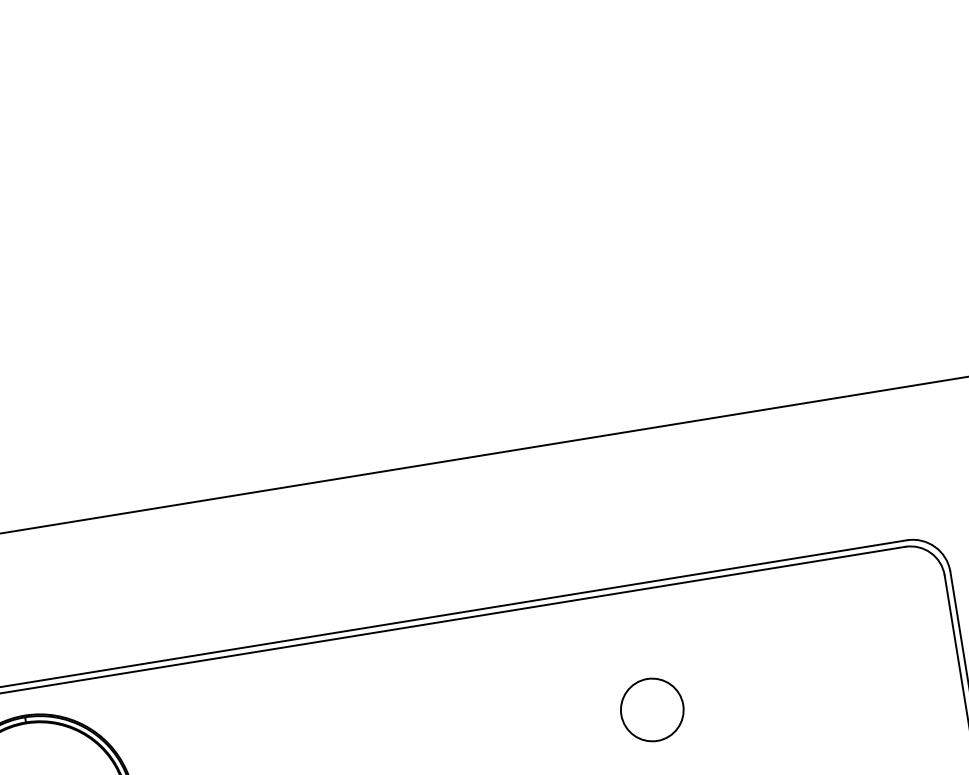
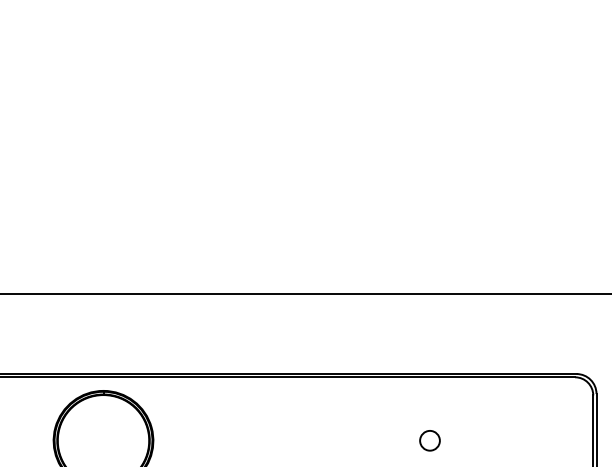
circle: (651, 709) -> (429, 440), size x0.6

